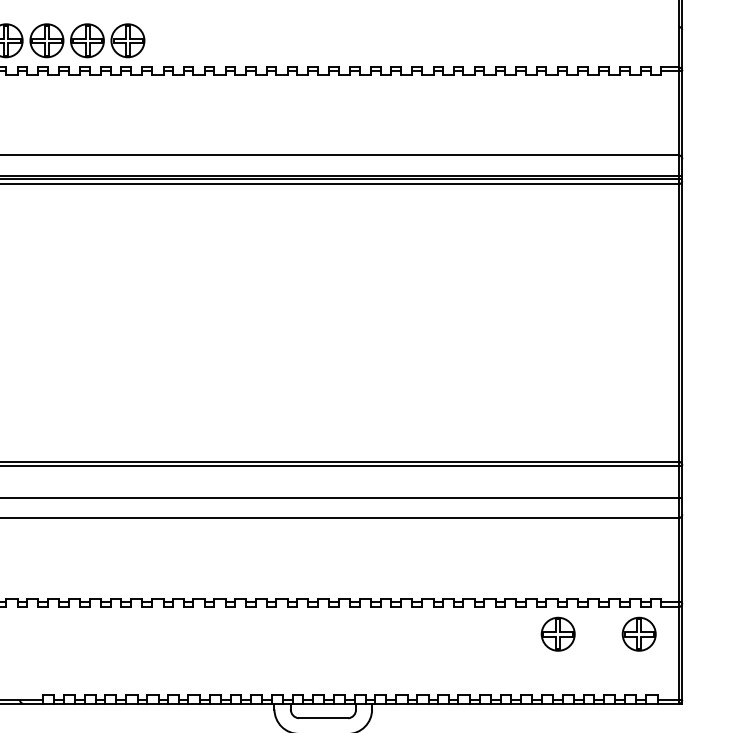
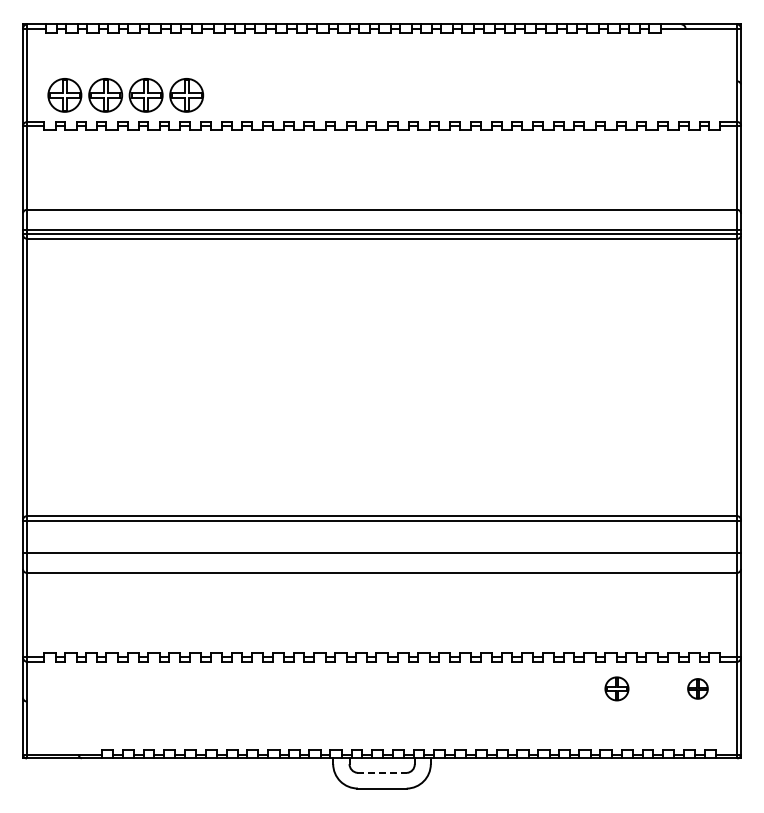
part: (557, 633) -> (616, 688), size x0.7
part: (638, 633) -> (697, 688), size x0.6
line: (323, 717) -> (382, 772), solid -> dashed

